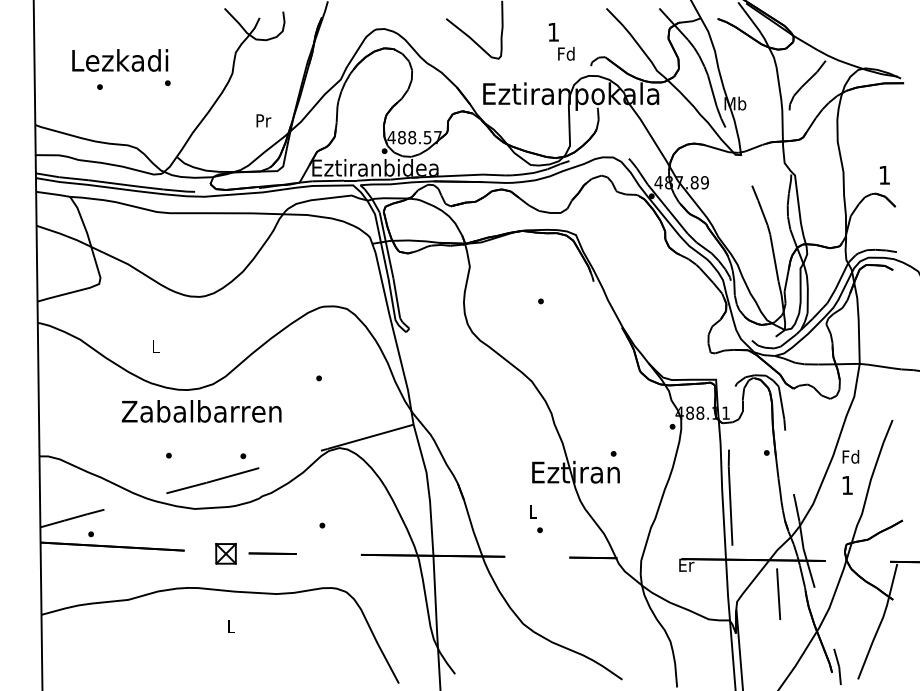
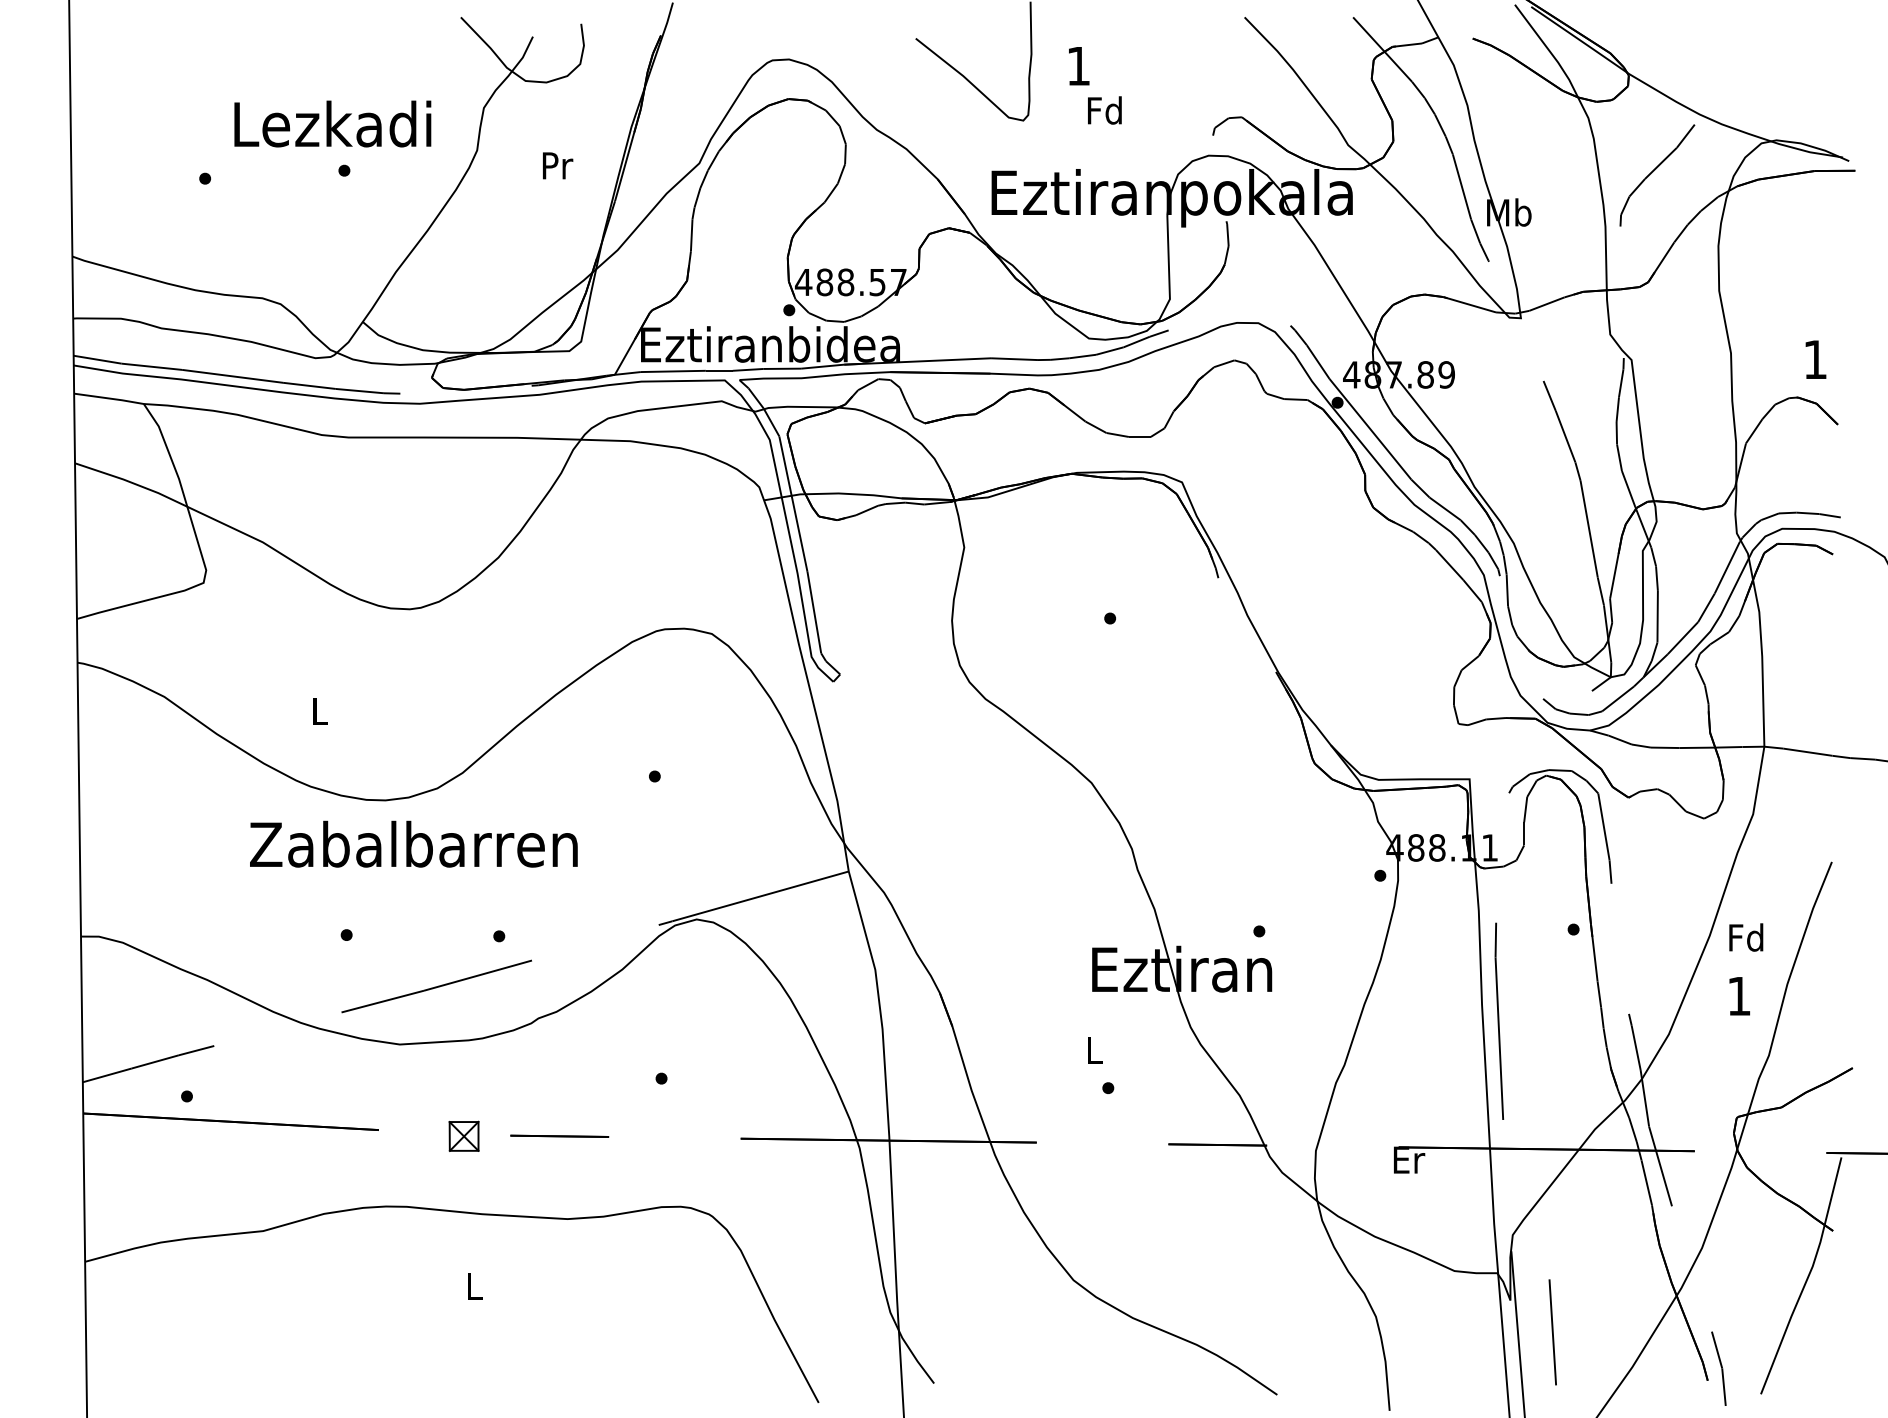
text: (561, 41) -> (1094, 85), moved
text: (120, 60) -> (333, 124), moved
text: (263, 120) -> (557, 165), moved
part: (226, 553) -> (464, 1135), size x0.71
line: (778, 593) -> (1552, 1330), moved

